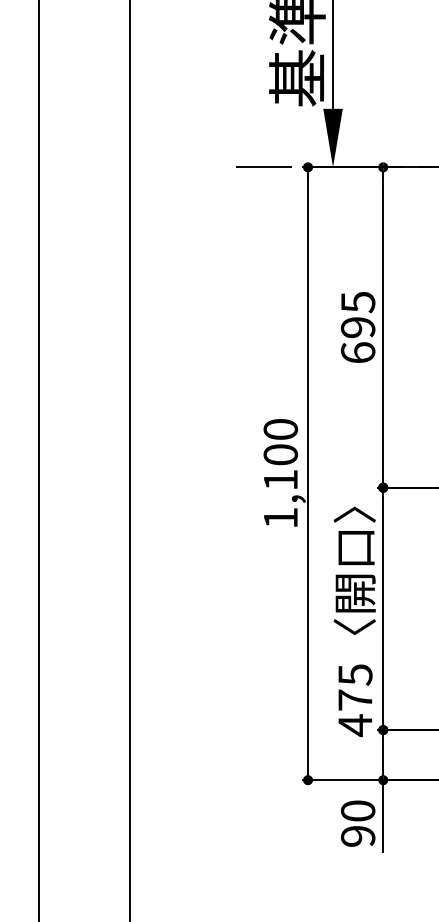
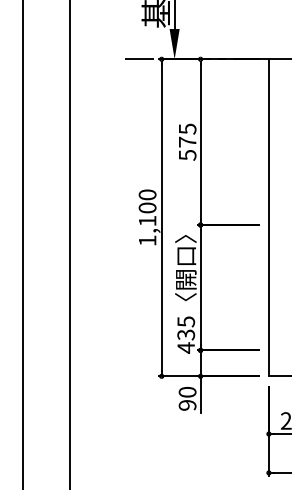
text: (357, 339) -> (187, 148), 695 -> 575
text: (355, 699) -> (186, 334), 475 -> 435

